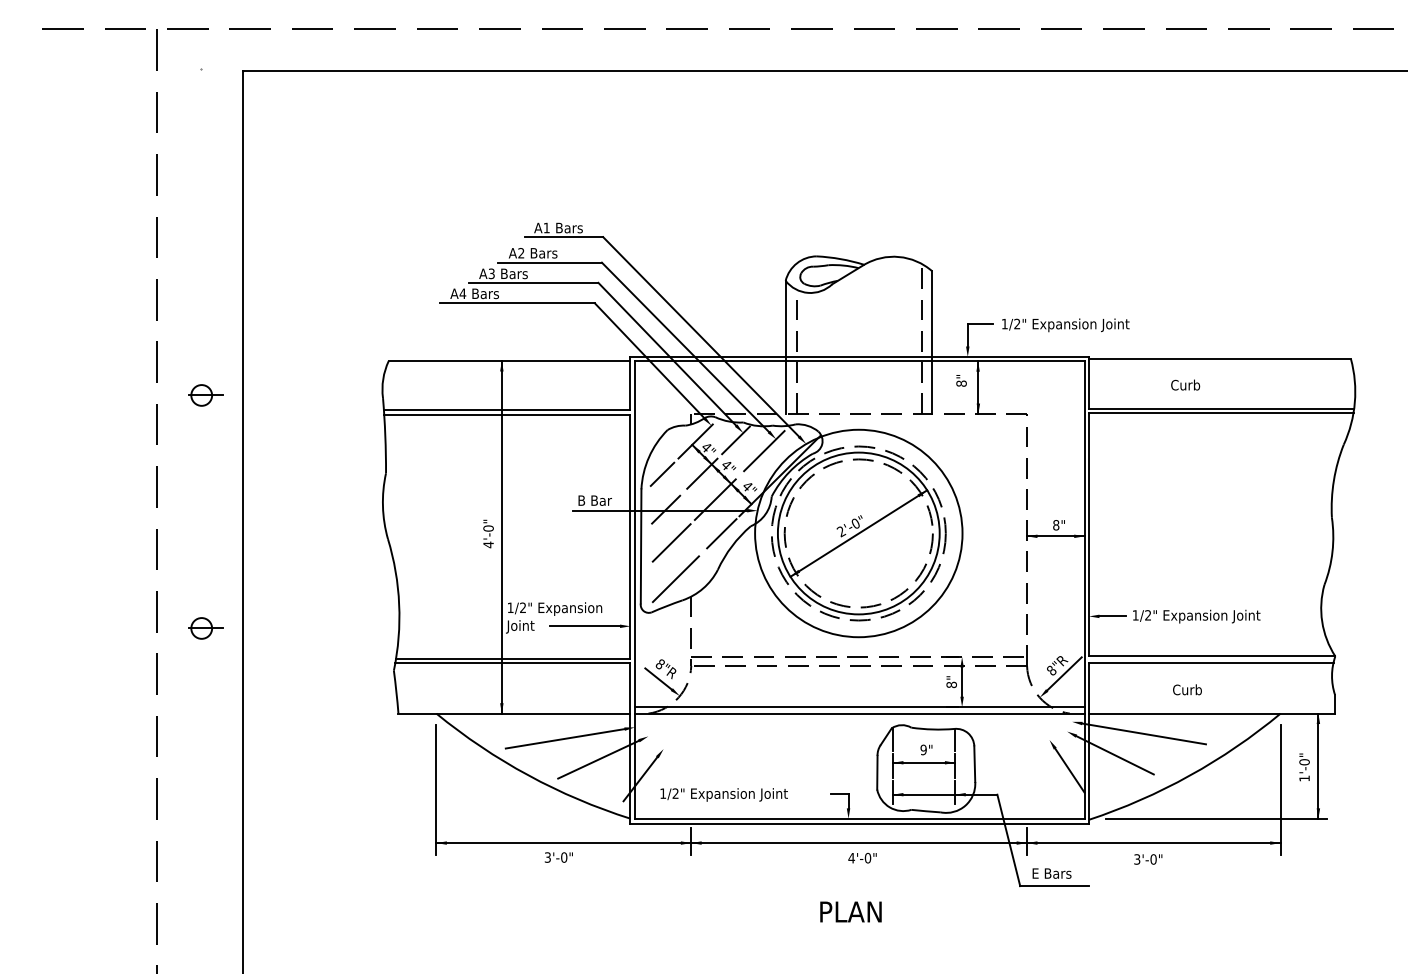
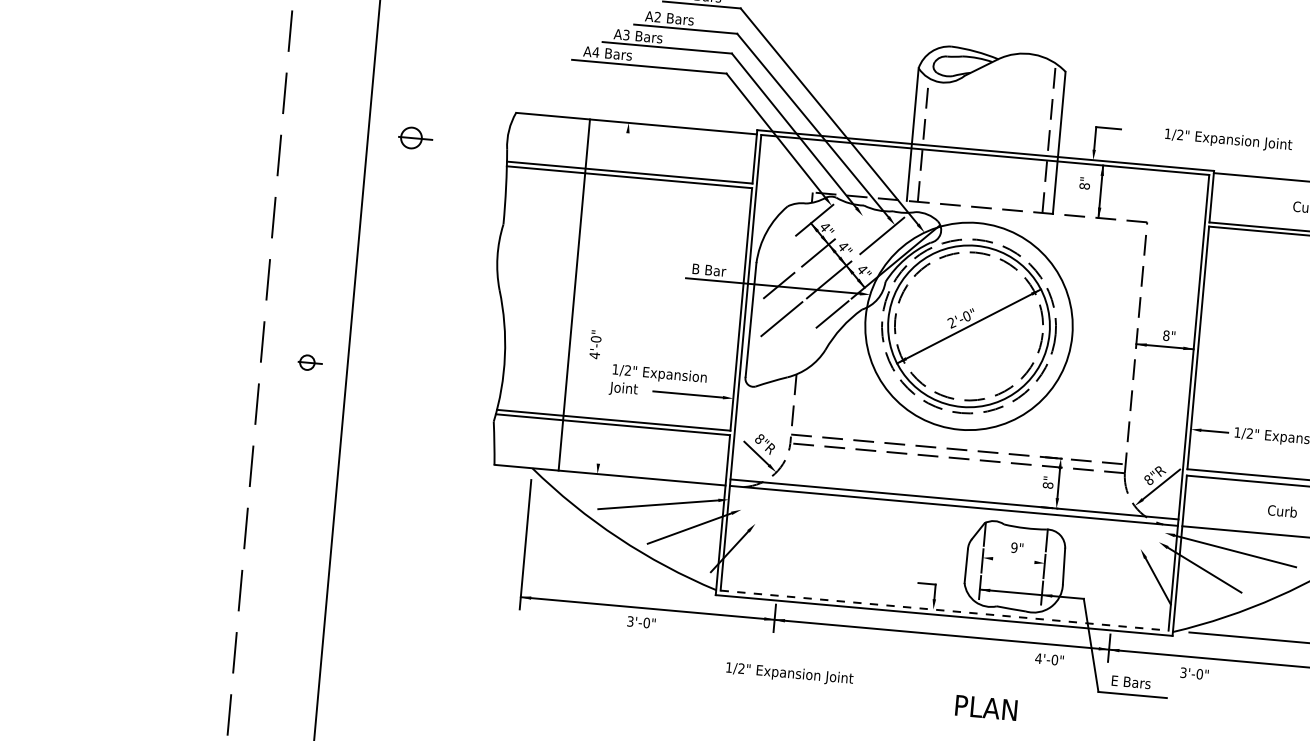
text: (1065, 325) -> (1228, 140), moved
part: (205, 395) -> (415, 138), moved
line: (735, 440) -> (854, 222), removed
line: (662, 473) -> (778, 249), removed
text: (488, 533) -> (595, 344), moved
line: (501, 537) -> (573, 295), moved
line: (675, 579) -> (782, 355), removed
part: (205, 628) -> (309, 362), size x0.7
line: (924, 762) -> (1014, 560), removed
text: (723, 794) -> (789, 673), moved
line: (859, 818) -> (944, 610), solid -> dashed
text: (862, 858) -> (1049, 659), moved
text: (1148, 859) -> (1194, 673), moved
text: (850, 911) -> (985, 707), moved

